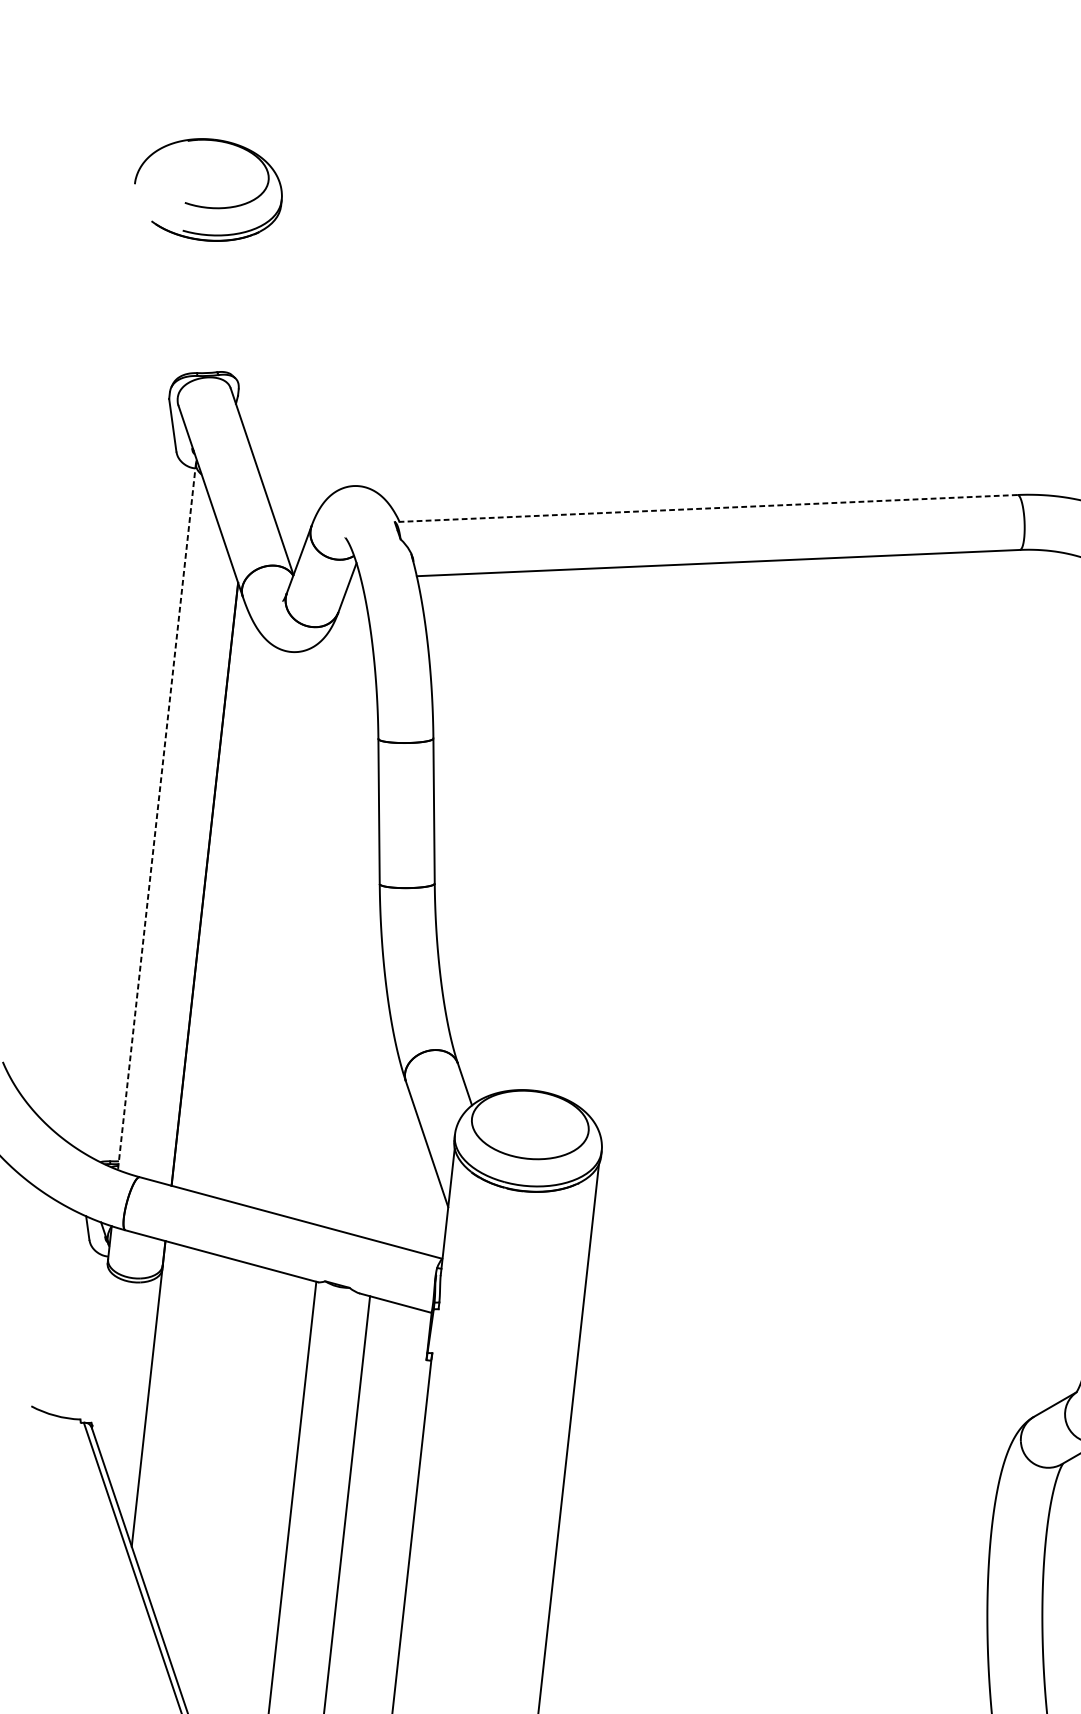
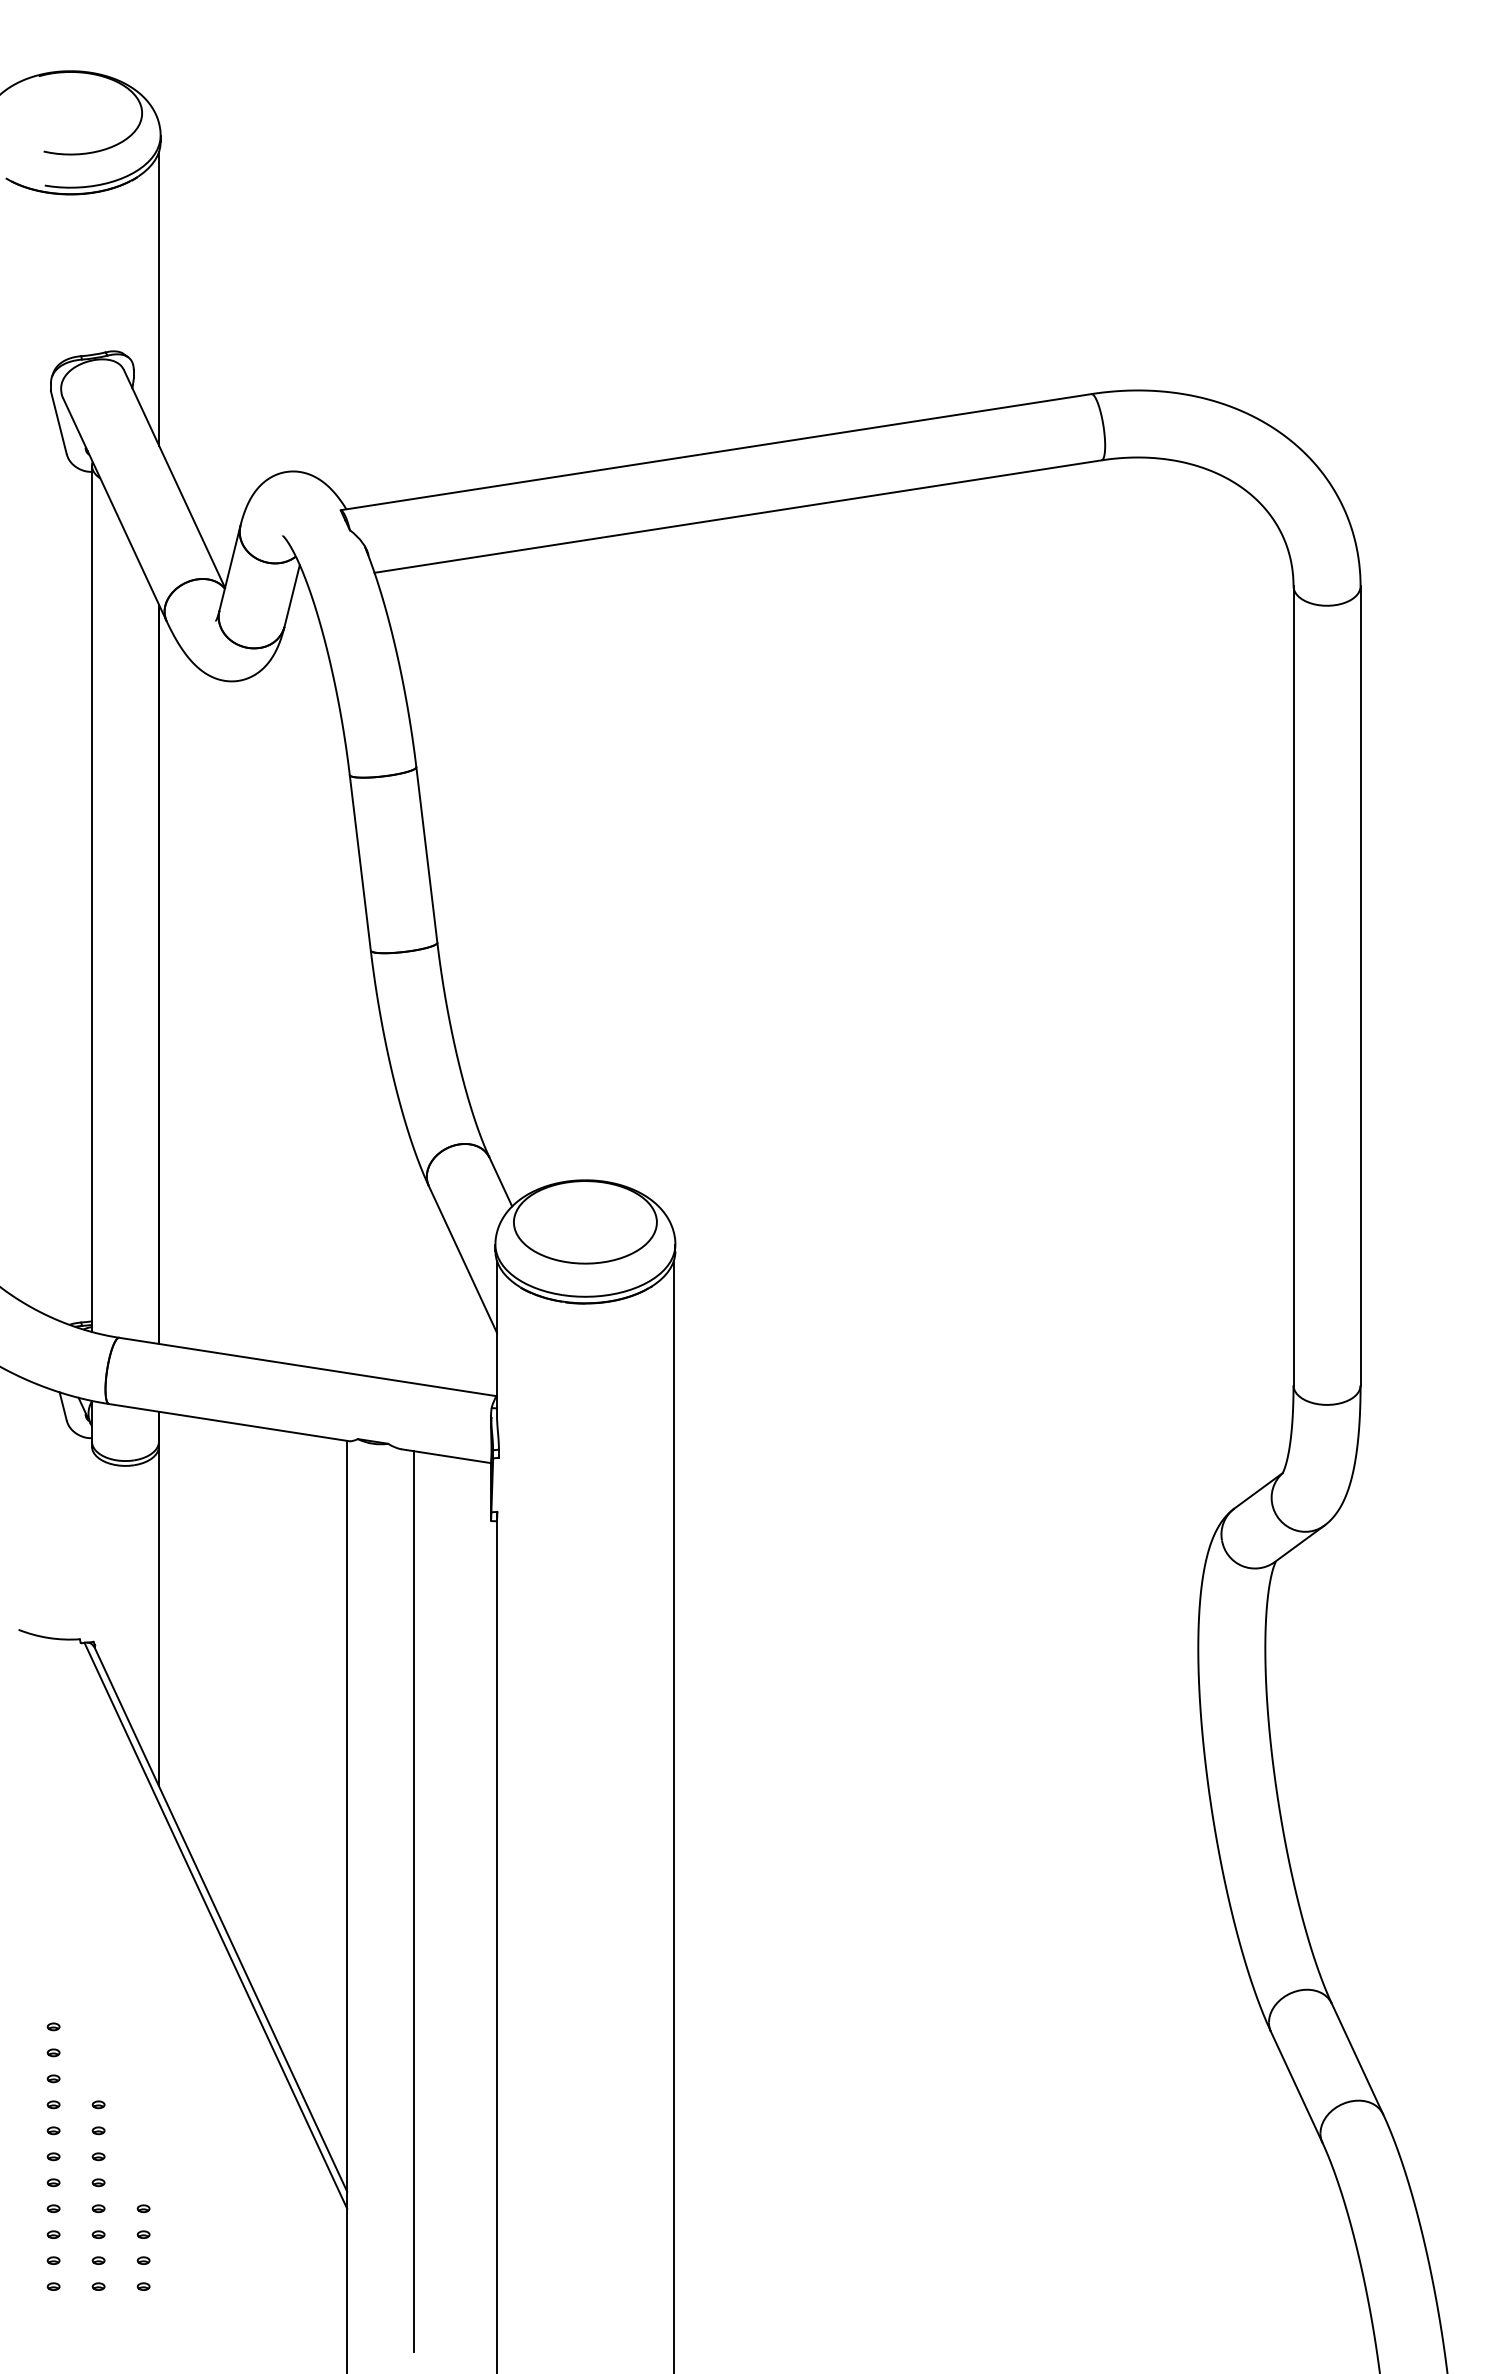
line: (266, 333) -> (159, 298), added
line: (706, 508) -> (716, 452), dashed -> solid
line: (156, 817) -> (91, 899), dashed -> solid

